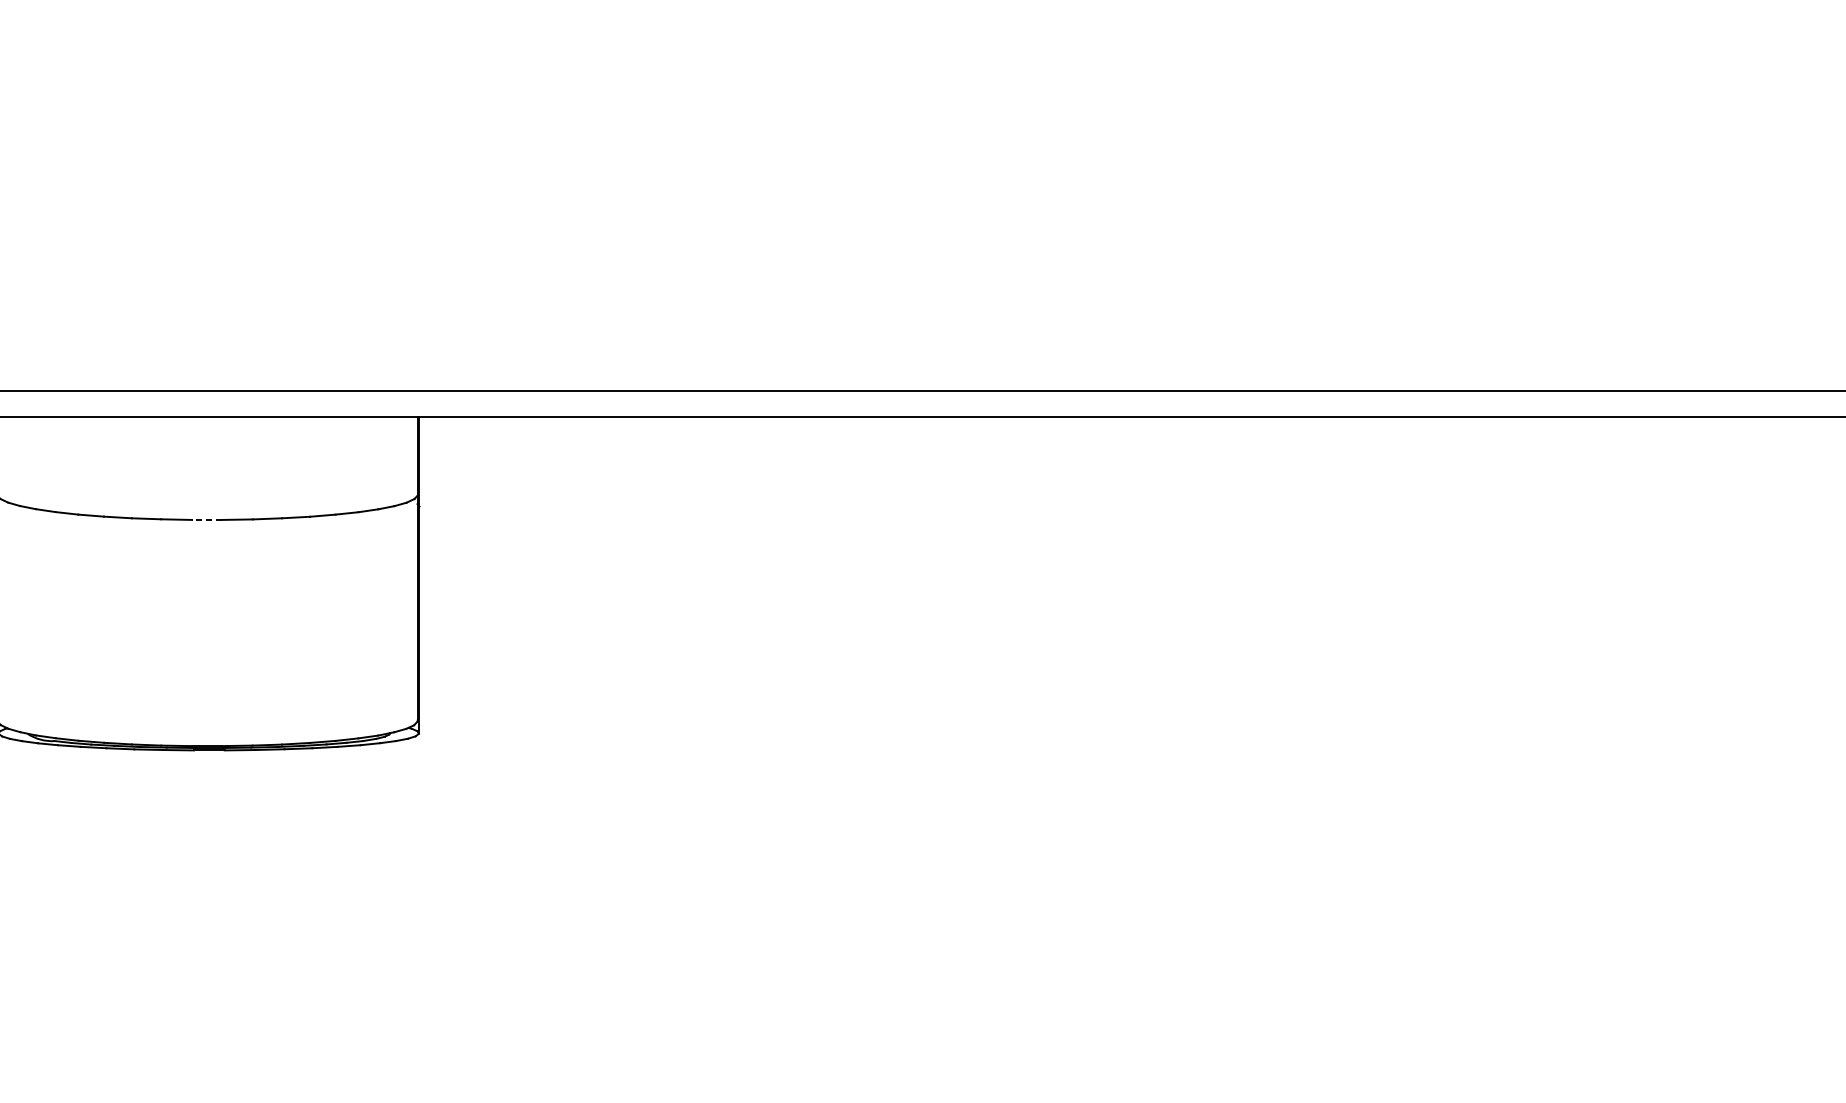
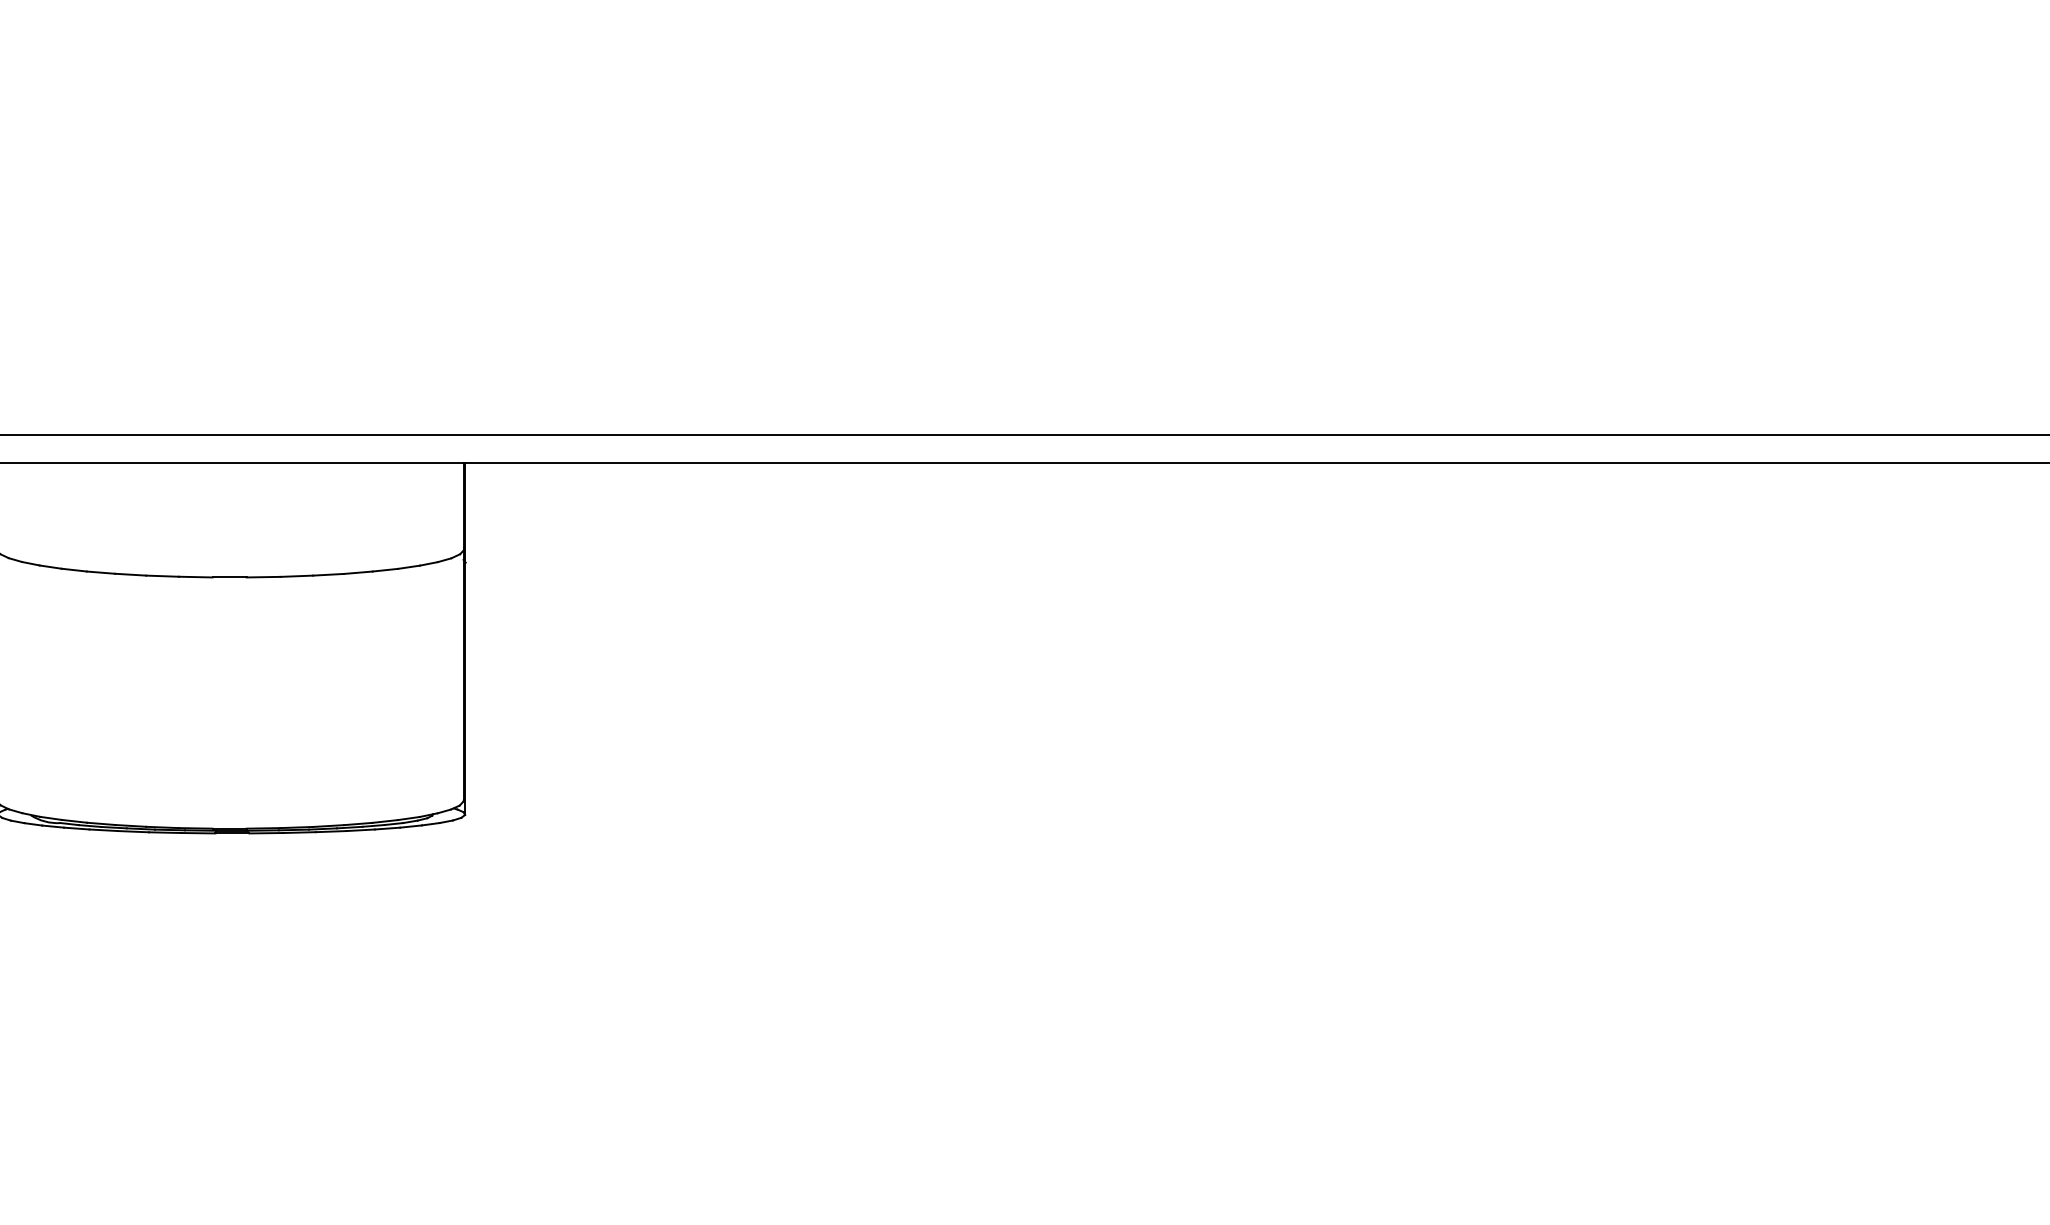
line: (206, 519) -> (229, 577), dashed -> solid

